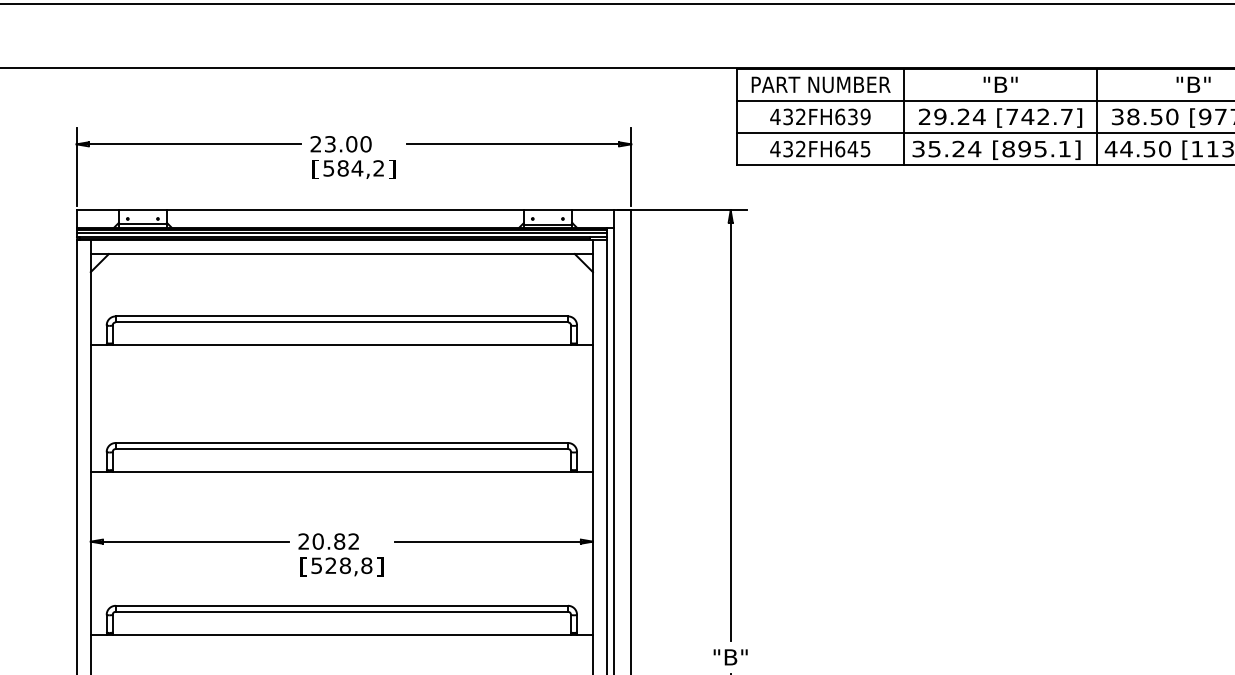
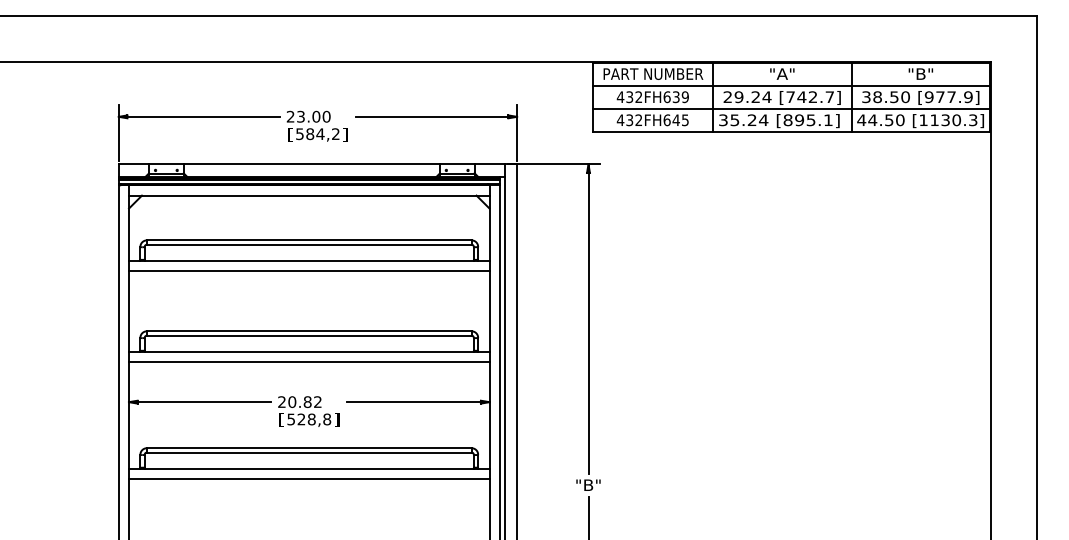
text: (999, 83) -> (781, 73), "B" -> "A"
line: (342, 359) -> (309, 271), added
line: (342, 486) -> (309, 362), added
line: (342, 649) -> (309, 479), added

